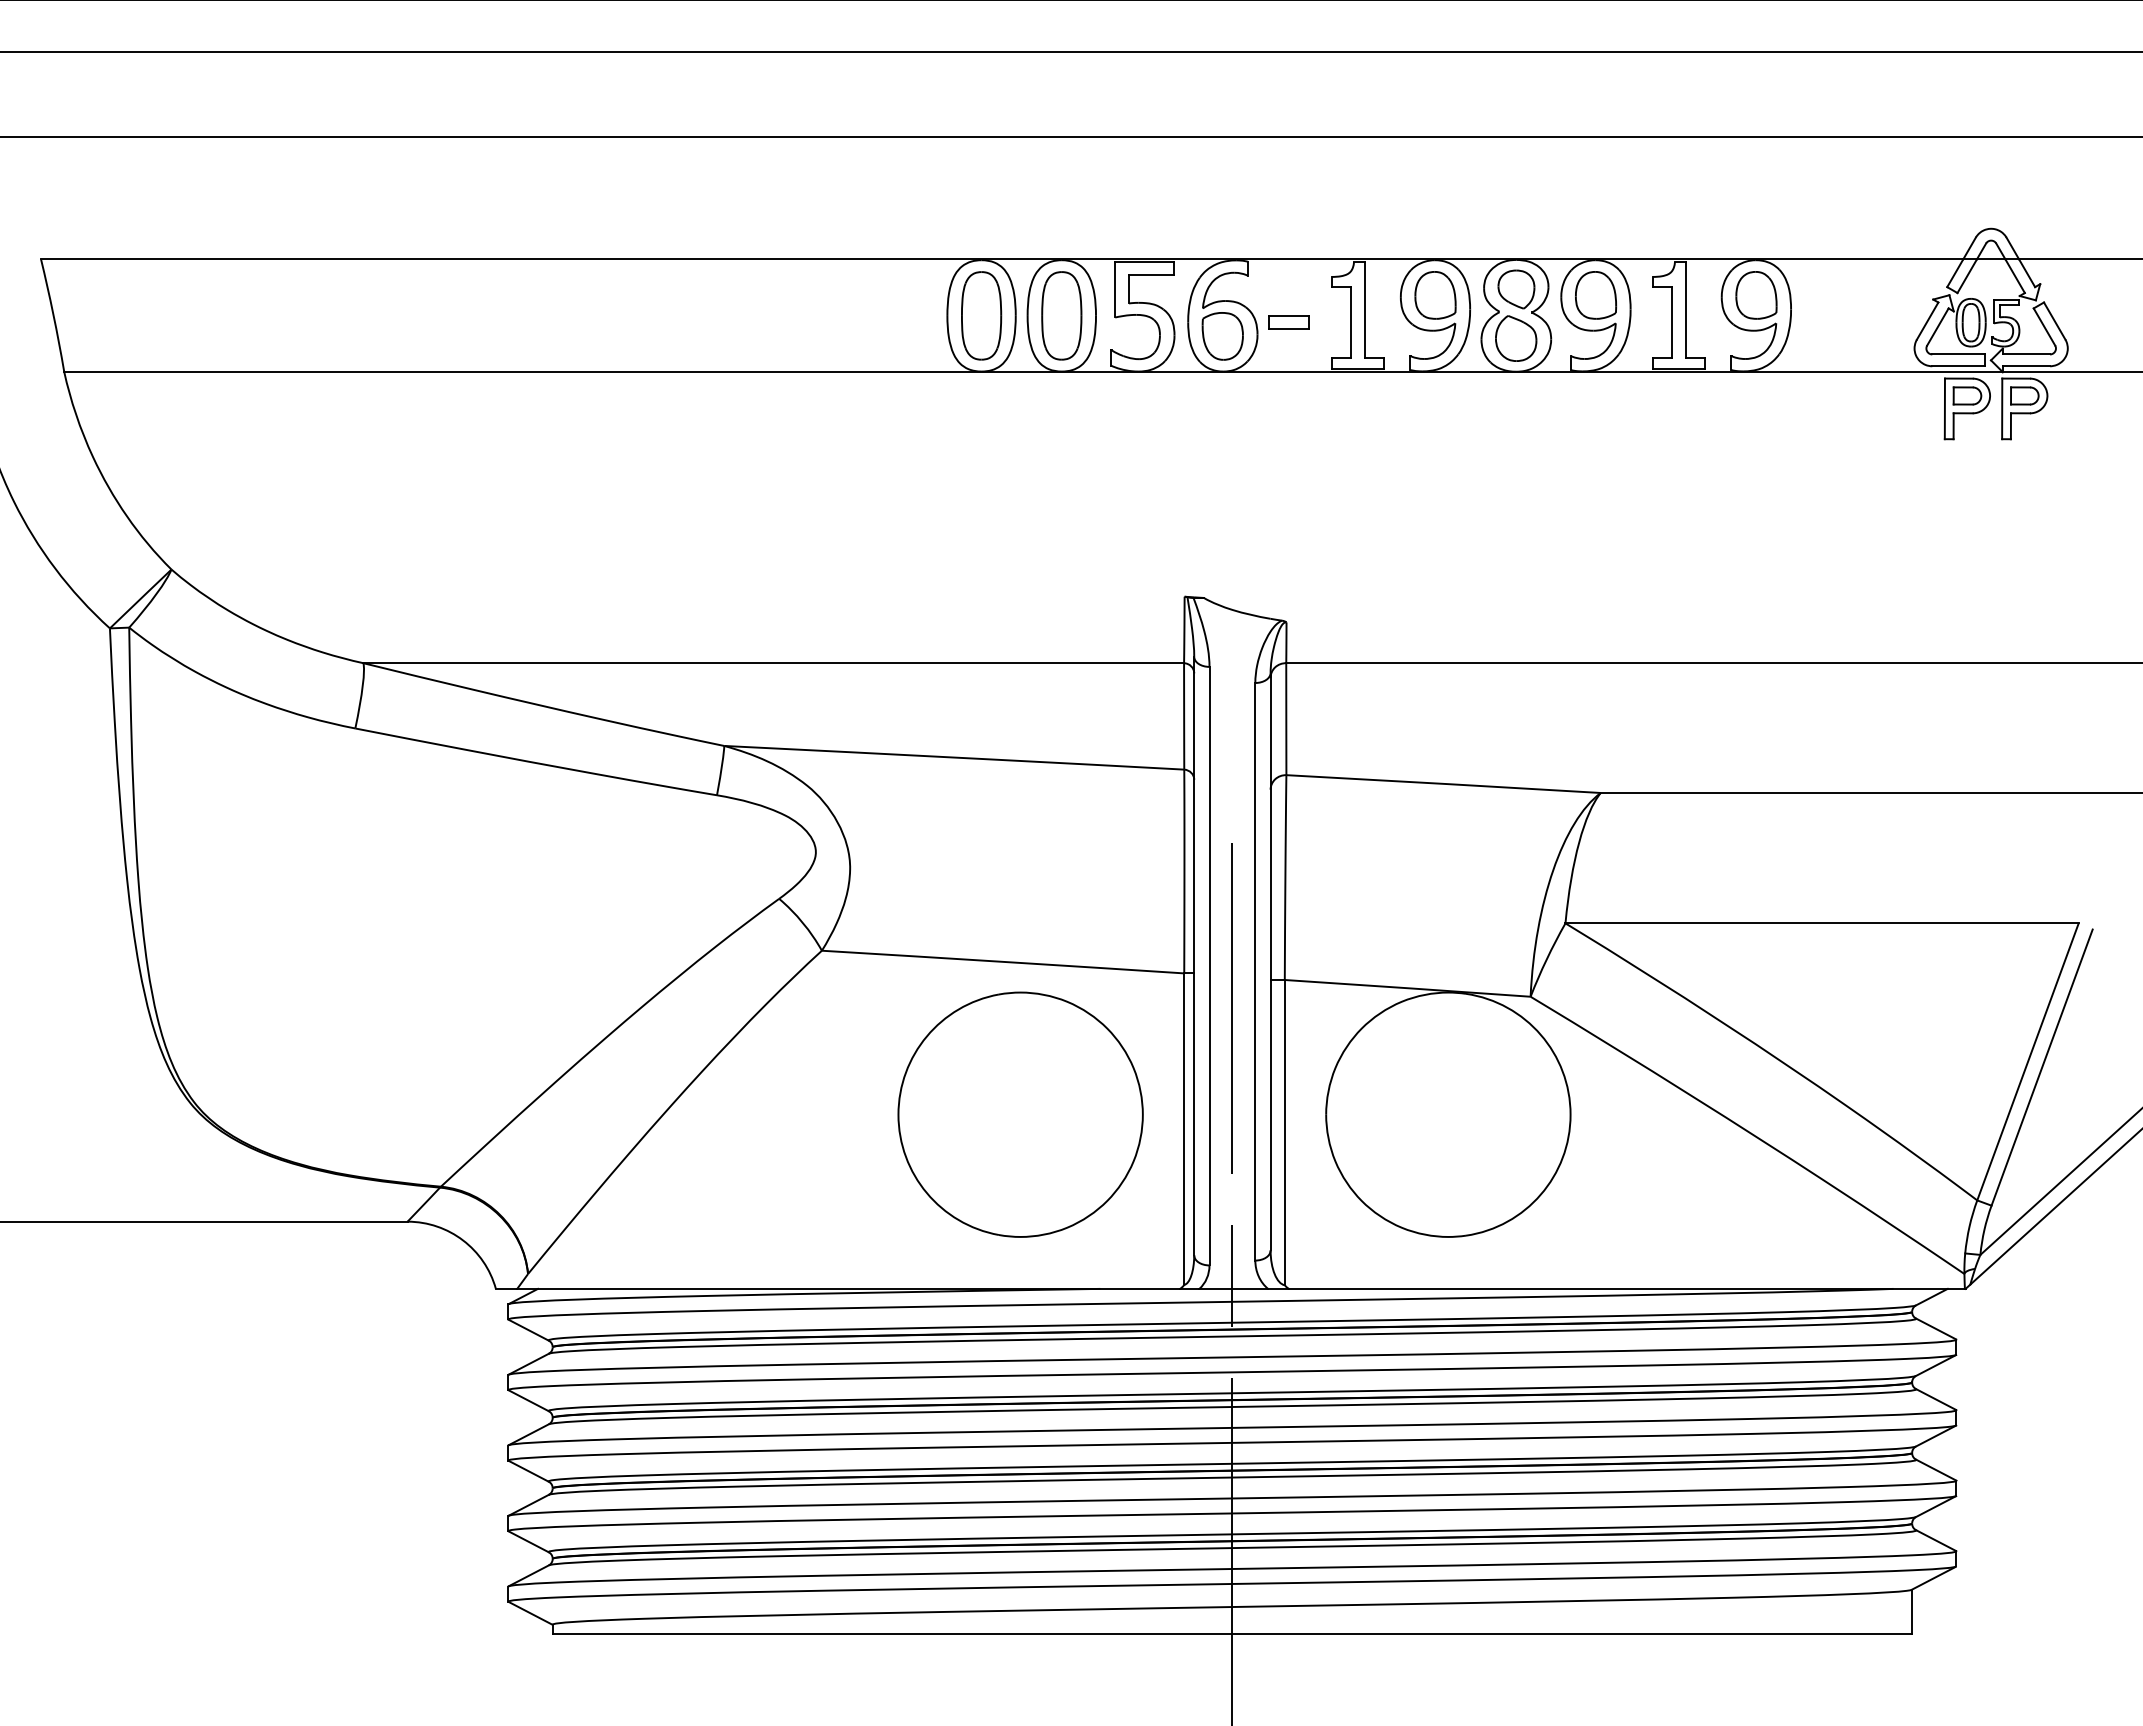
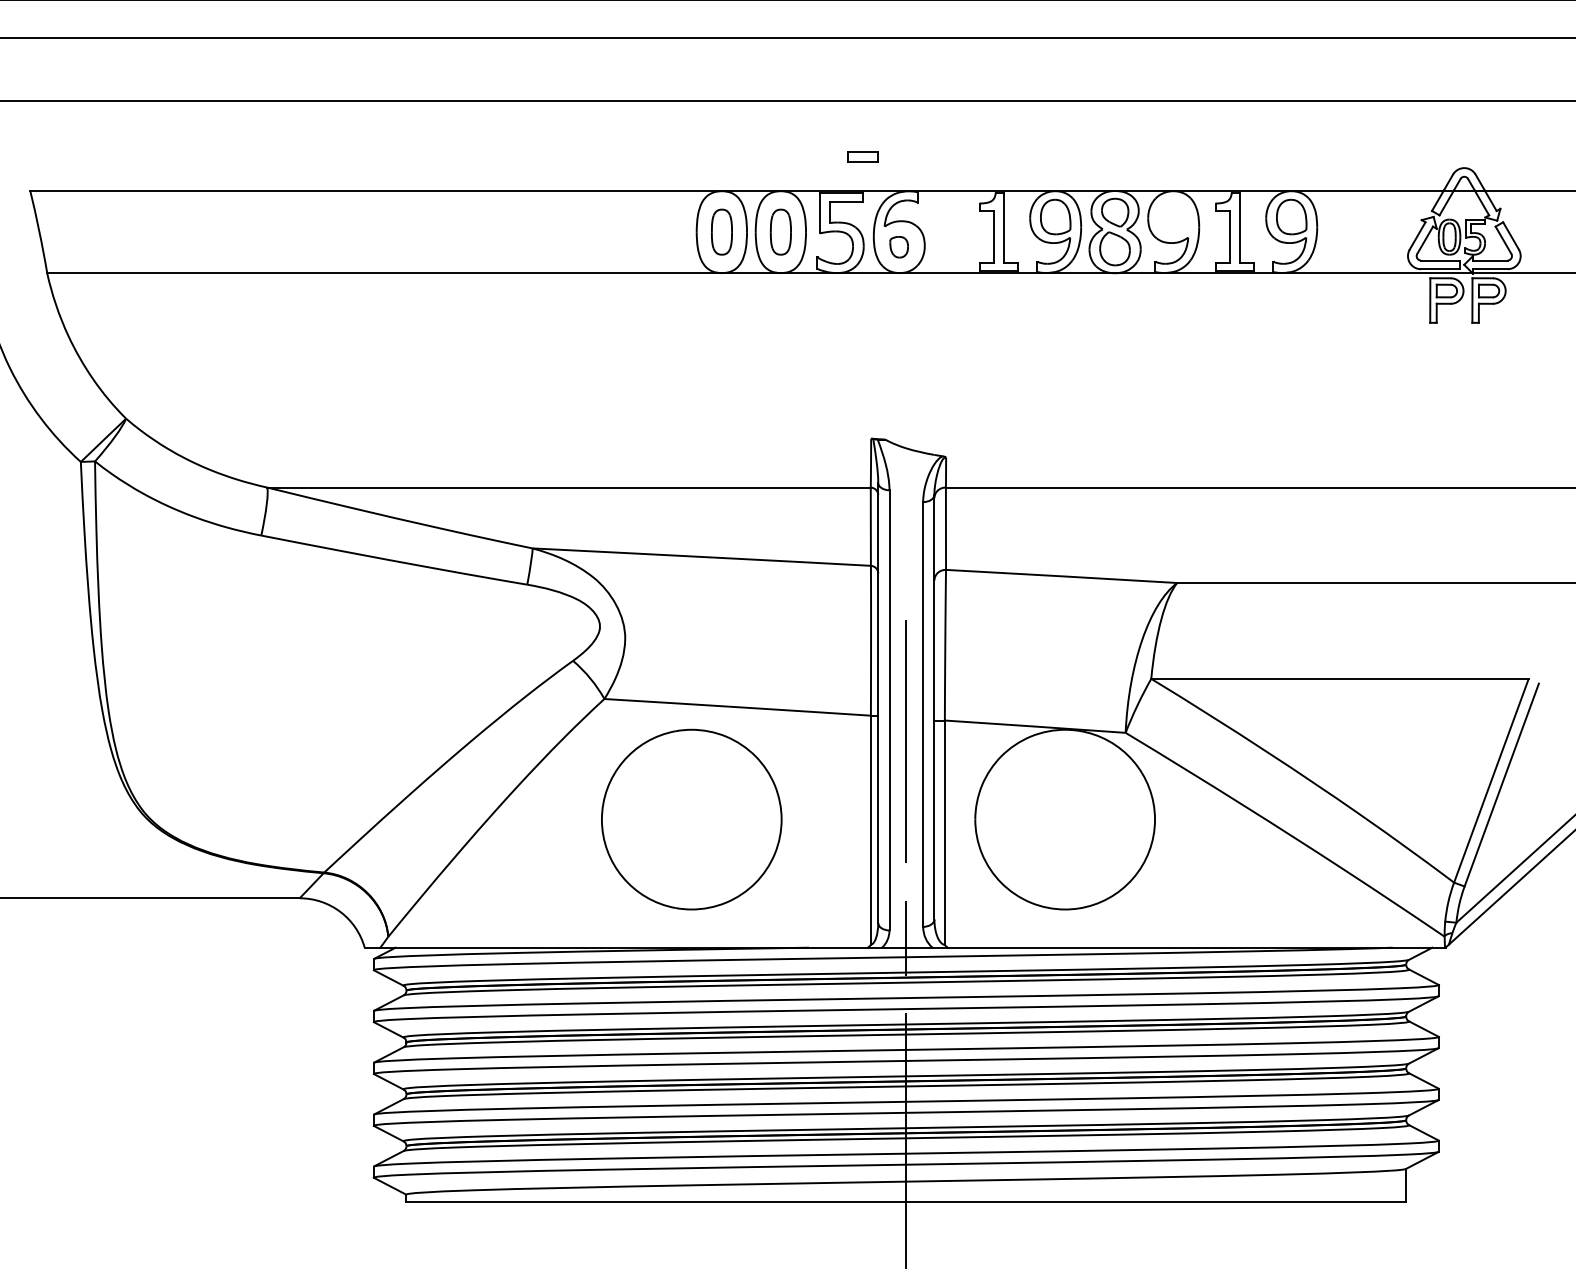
part: (1596, 295) -> (1174, 217), removed
part: (981, 315) -> (721, 231), size x0.7
part: (1061, 315) -> (780, 231), size x0.7
part: (1288, 322) -> (862, 156), moved
part: (1222, 336) -> (899, 247), size x0.6
part: (1020, 1114) -> (691, 819), moved

